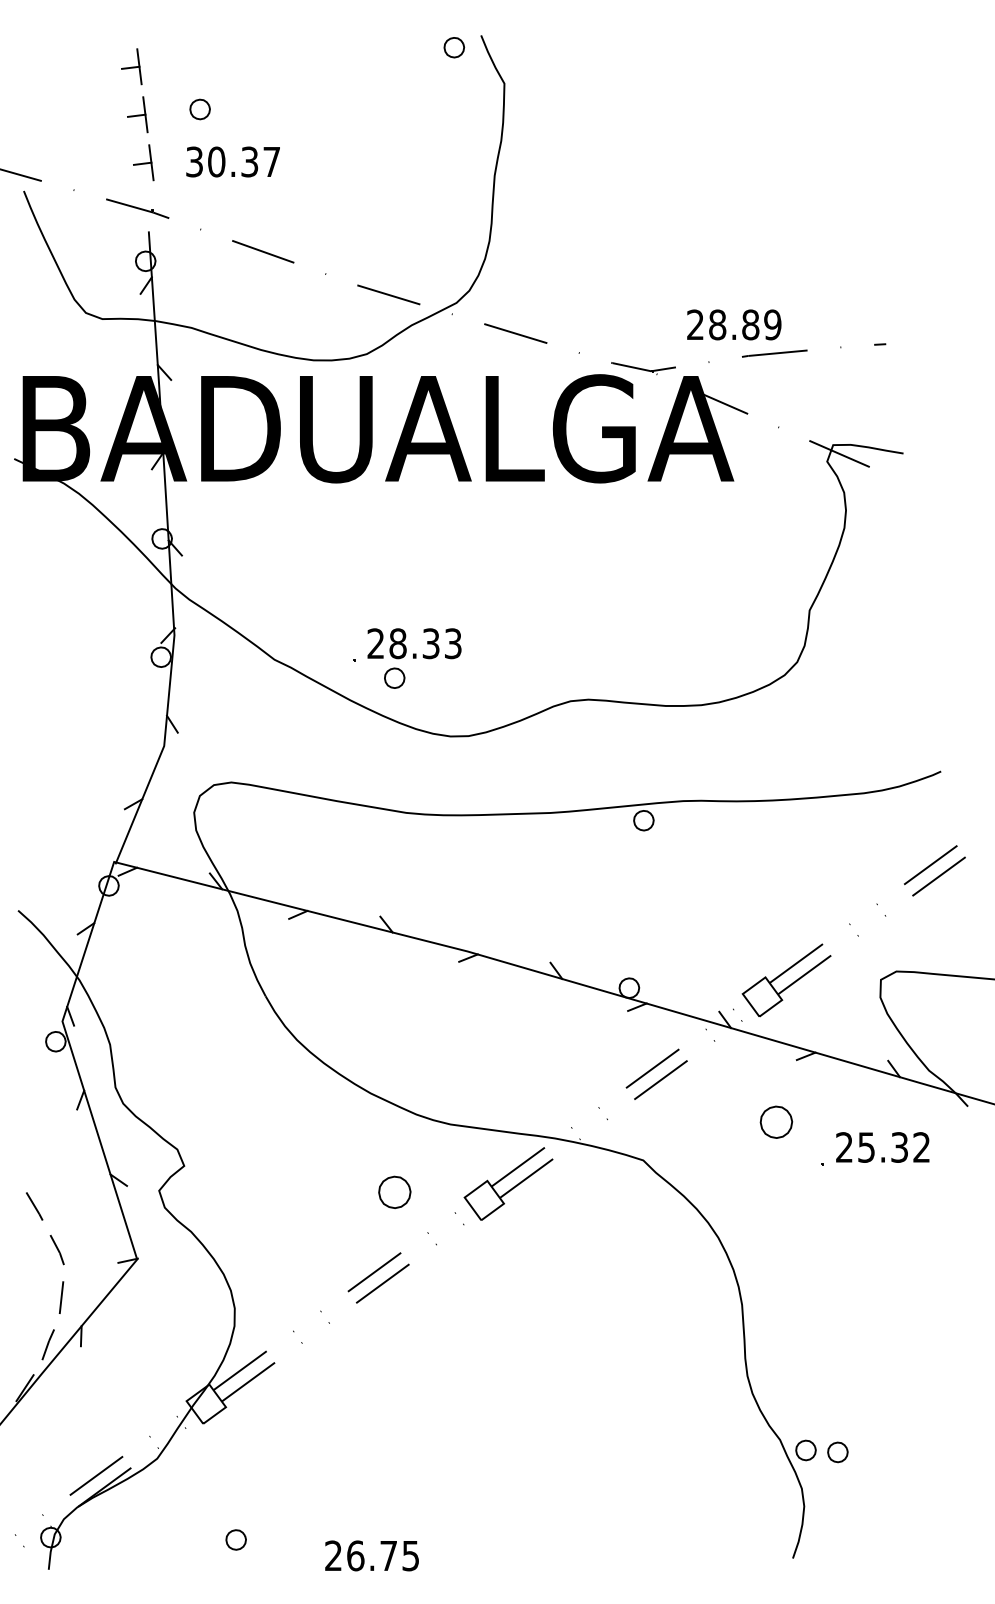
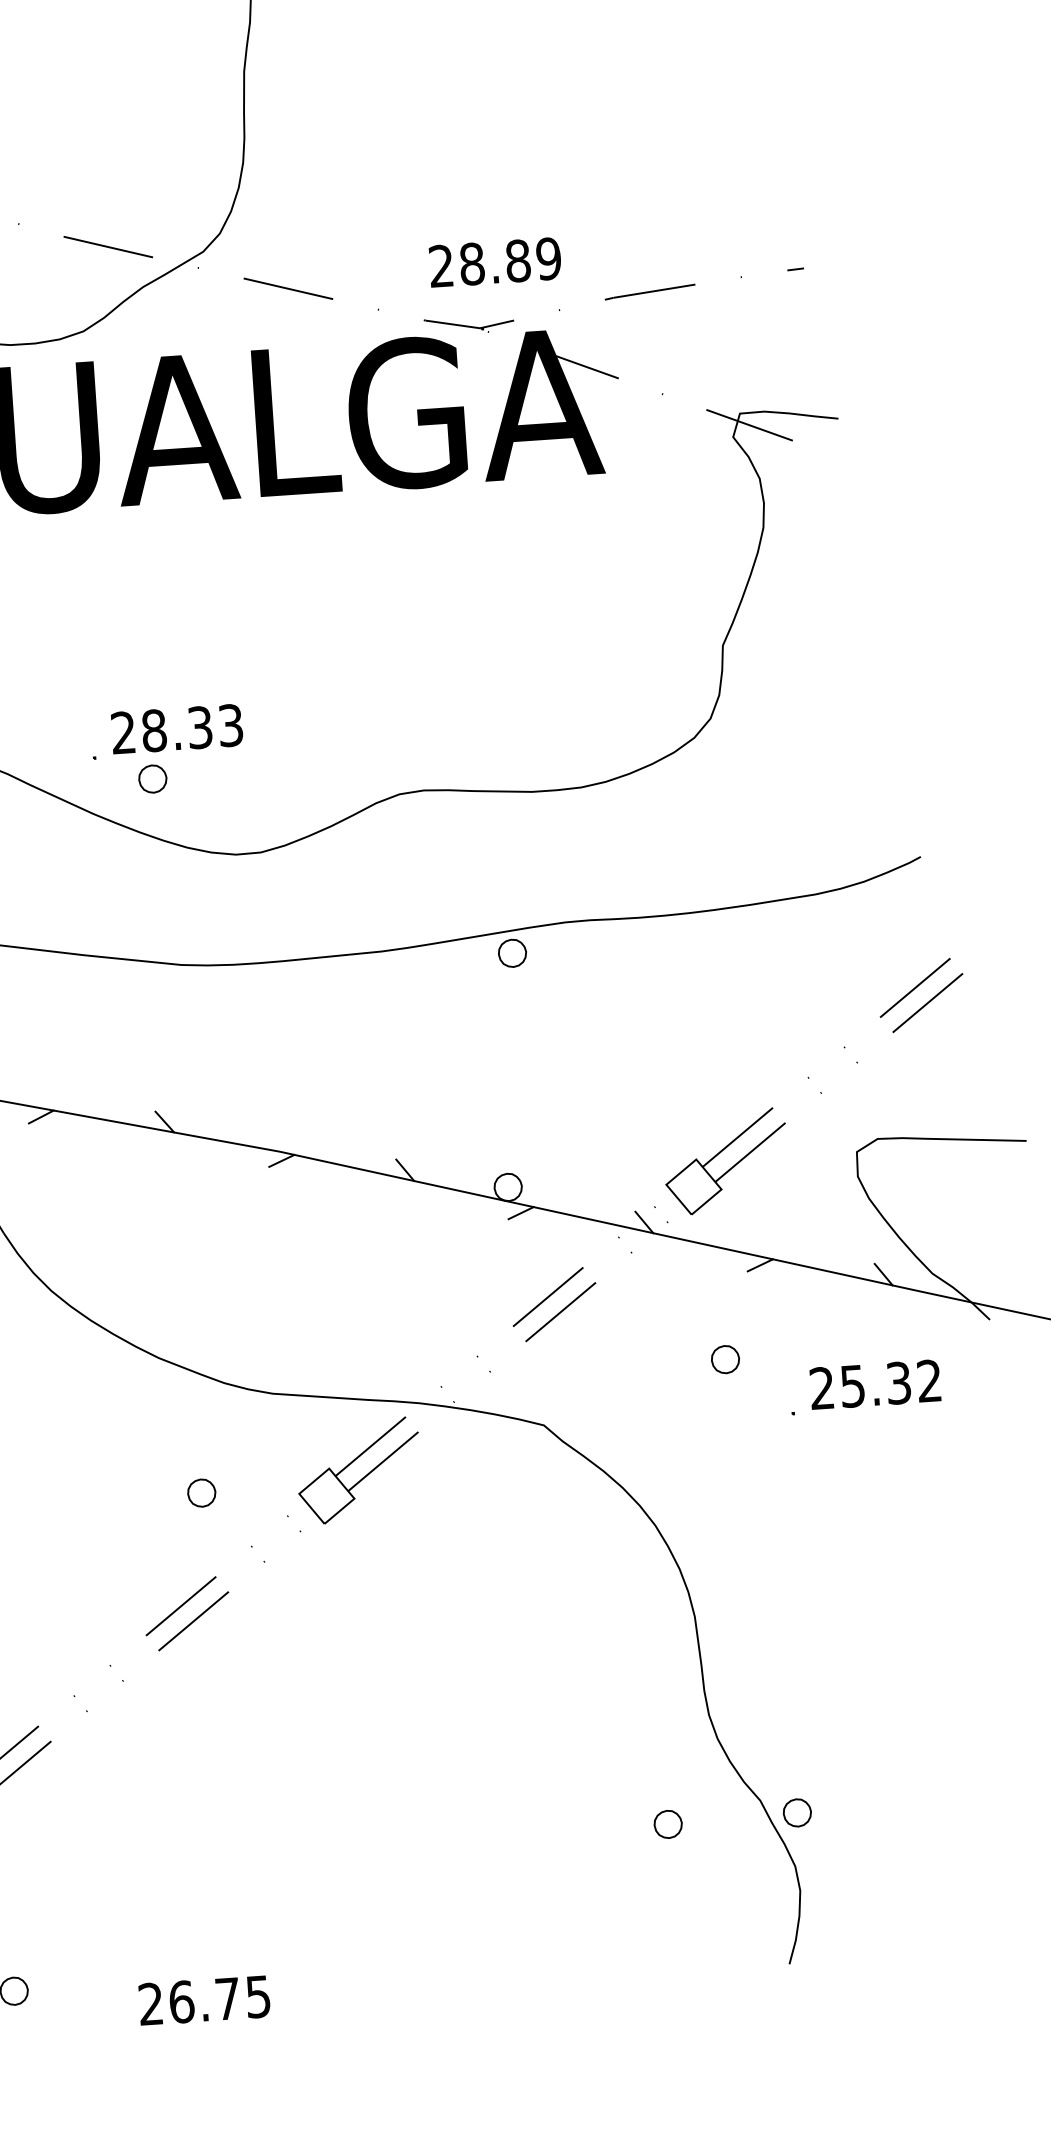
text: (734, 324) -> (495, 261), moved
part: (776, 1121) -> (725, 1358), size x0.62
part: (394, 1191) -> (201, 1492), size x0.62
part: (837, 1452) -> (667, 1824), moved

